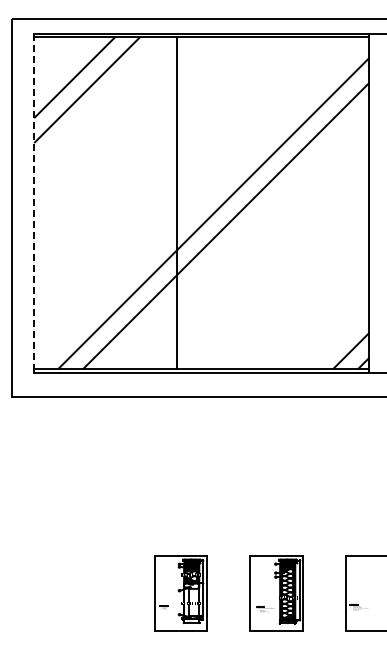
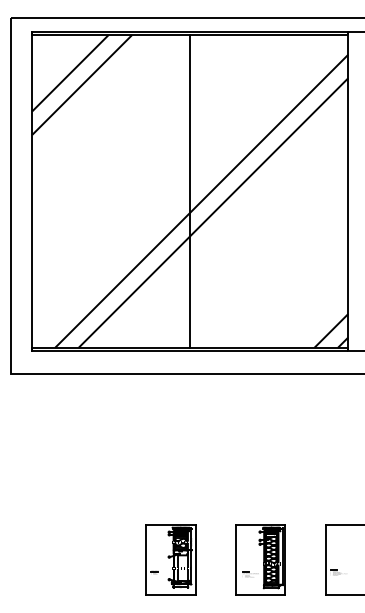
line: (176, 202) -> (190, 190), moved
line: (34, 203) -> (32, 191), dashed -> solid

